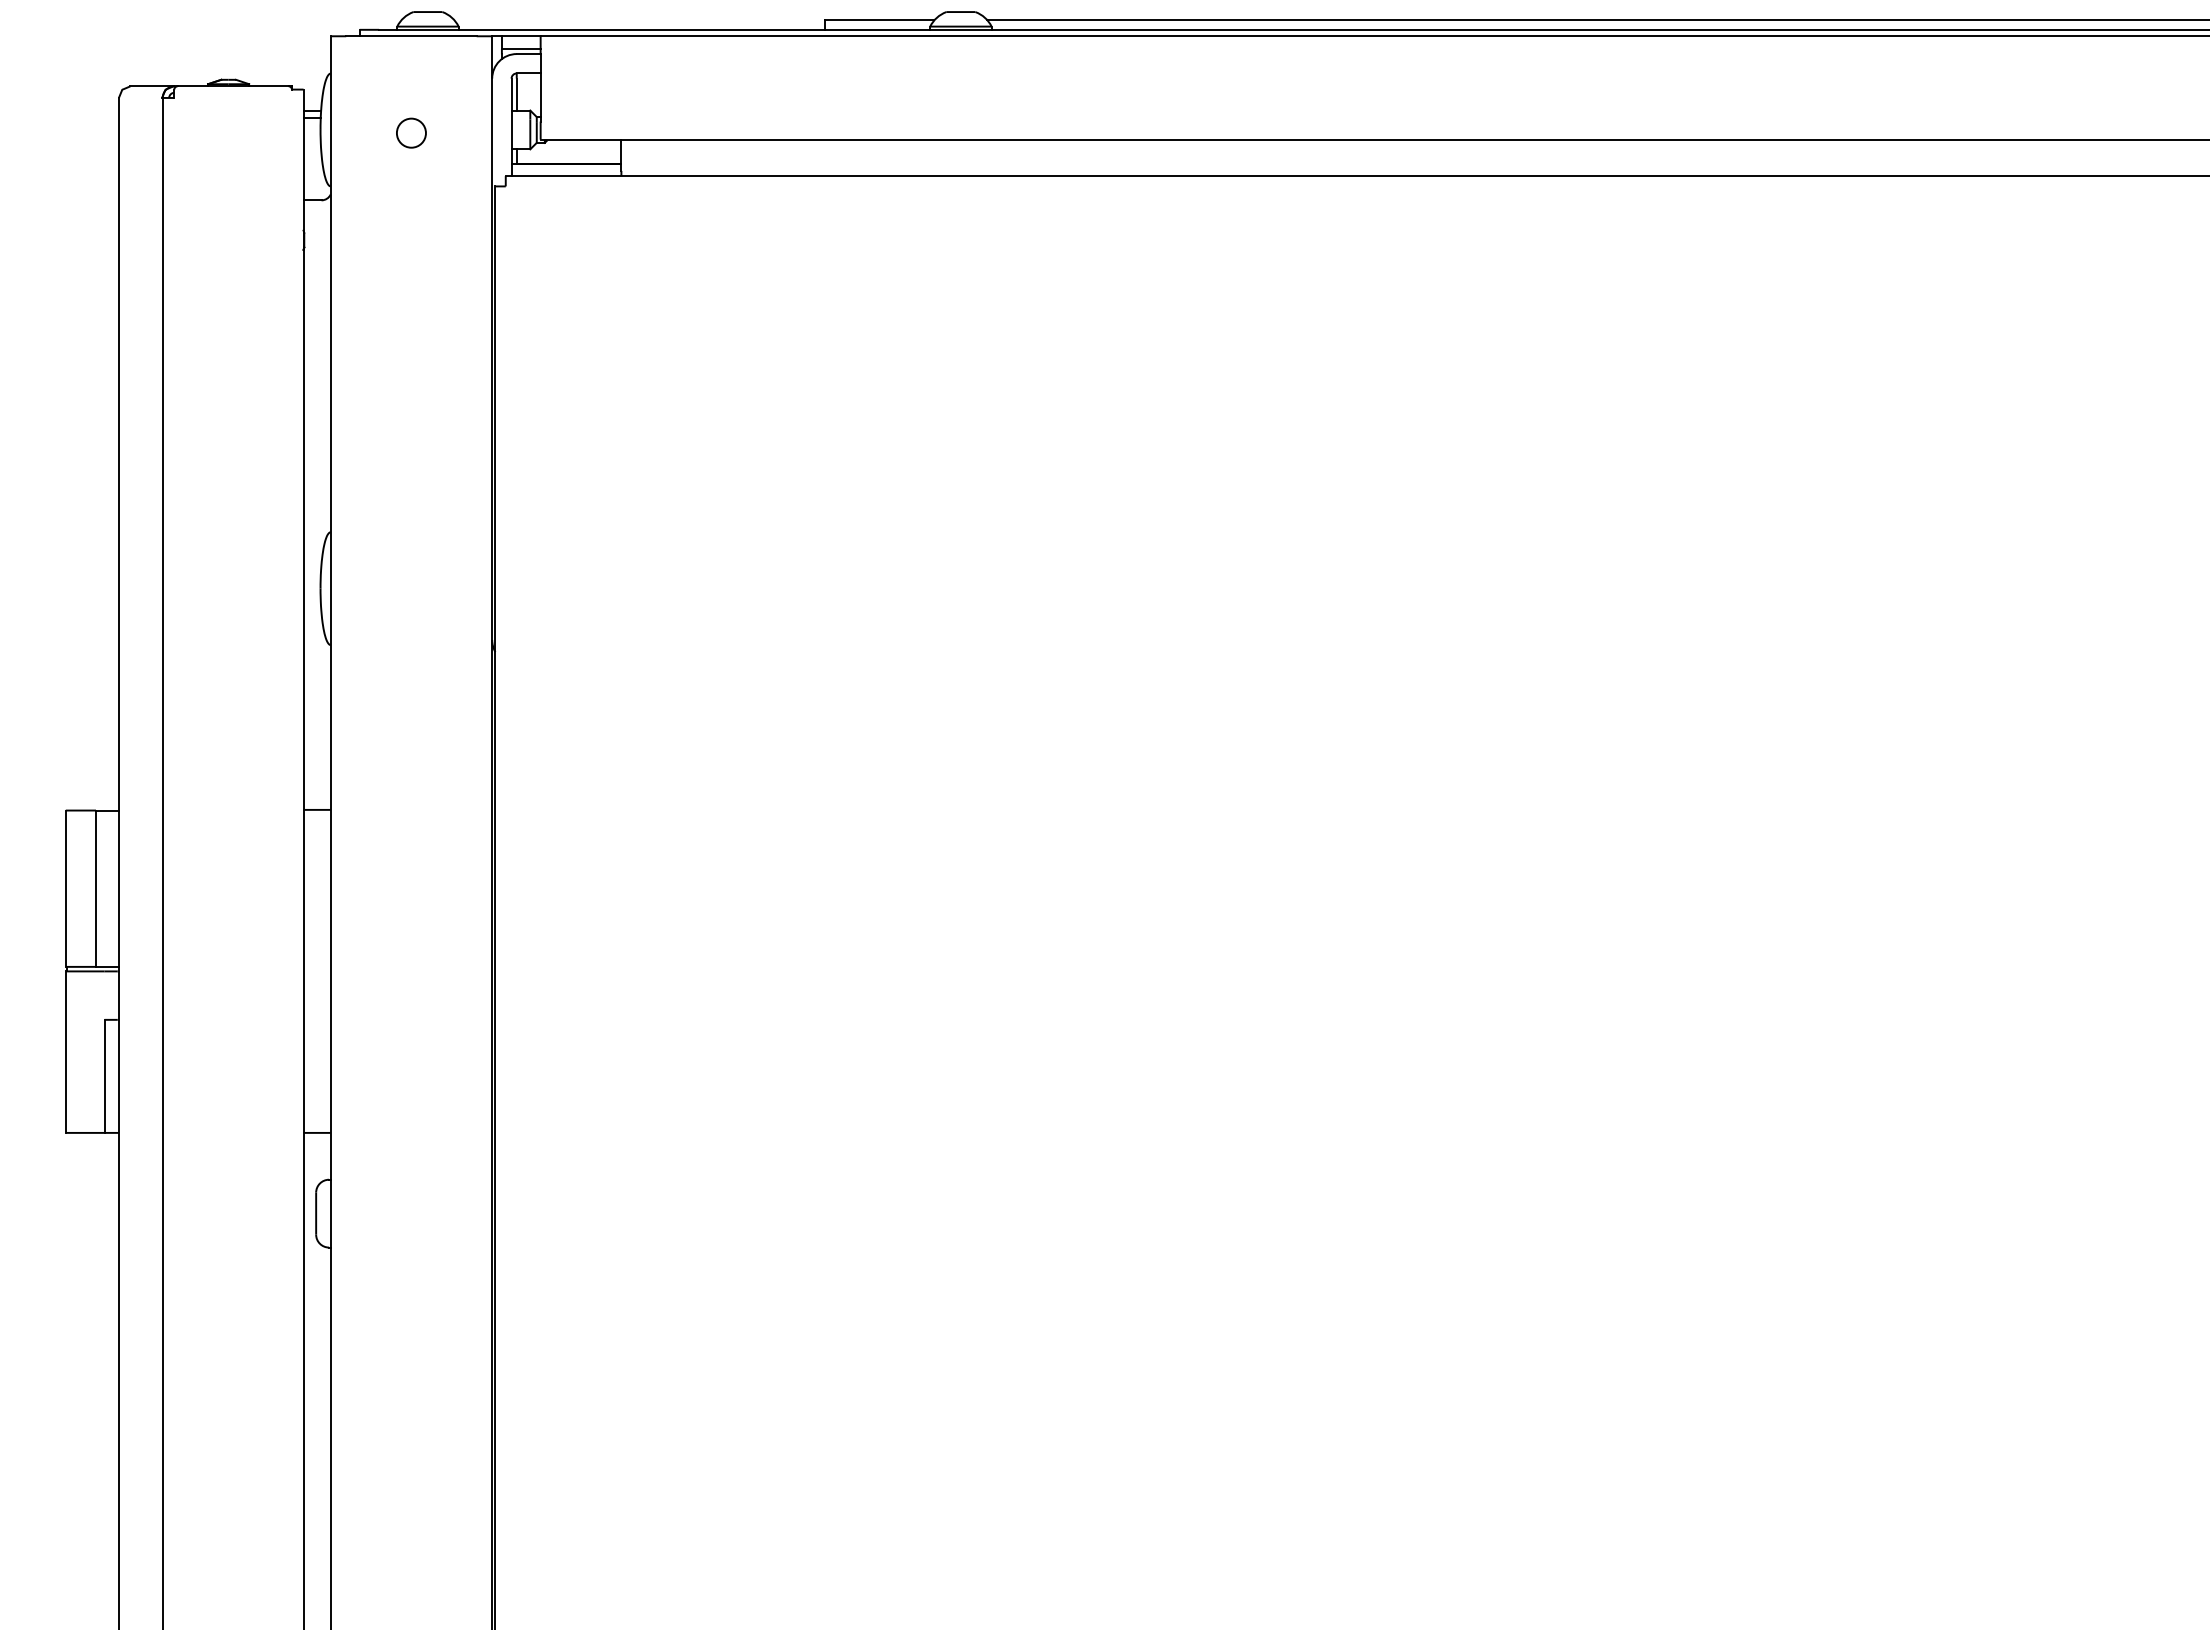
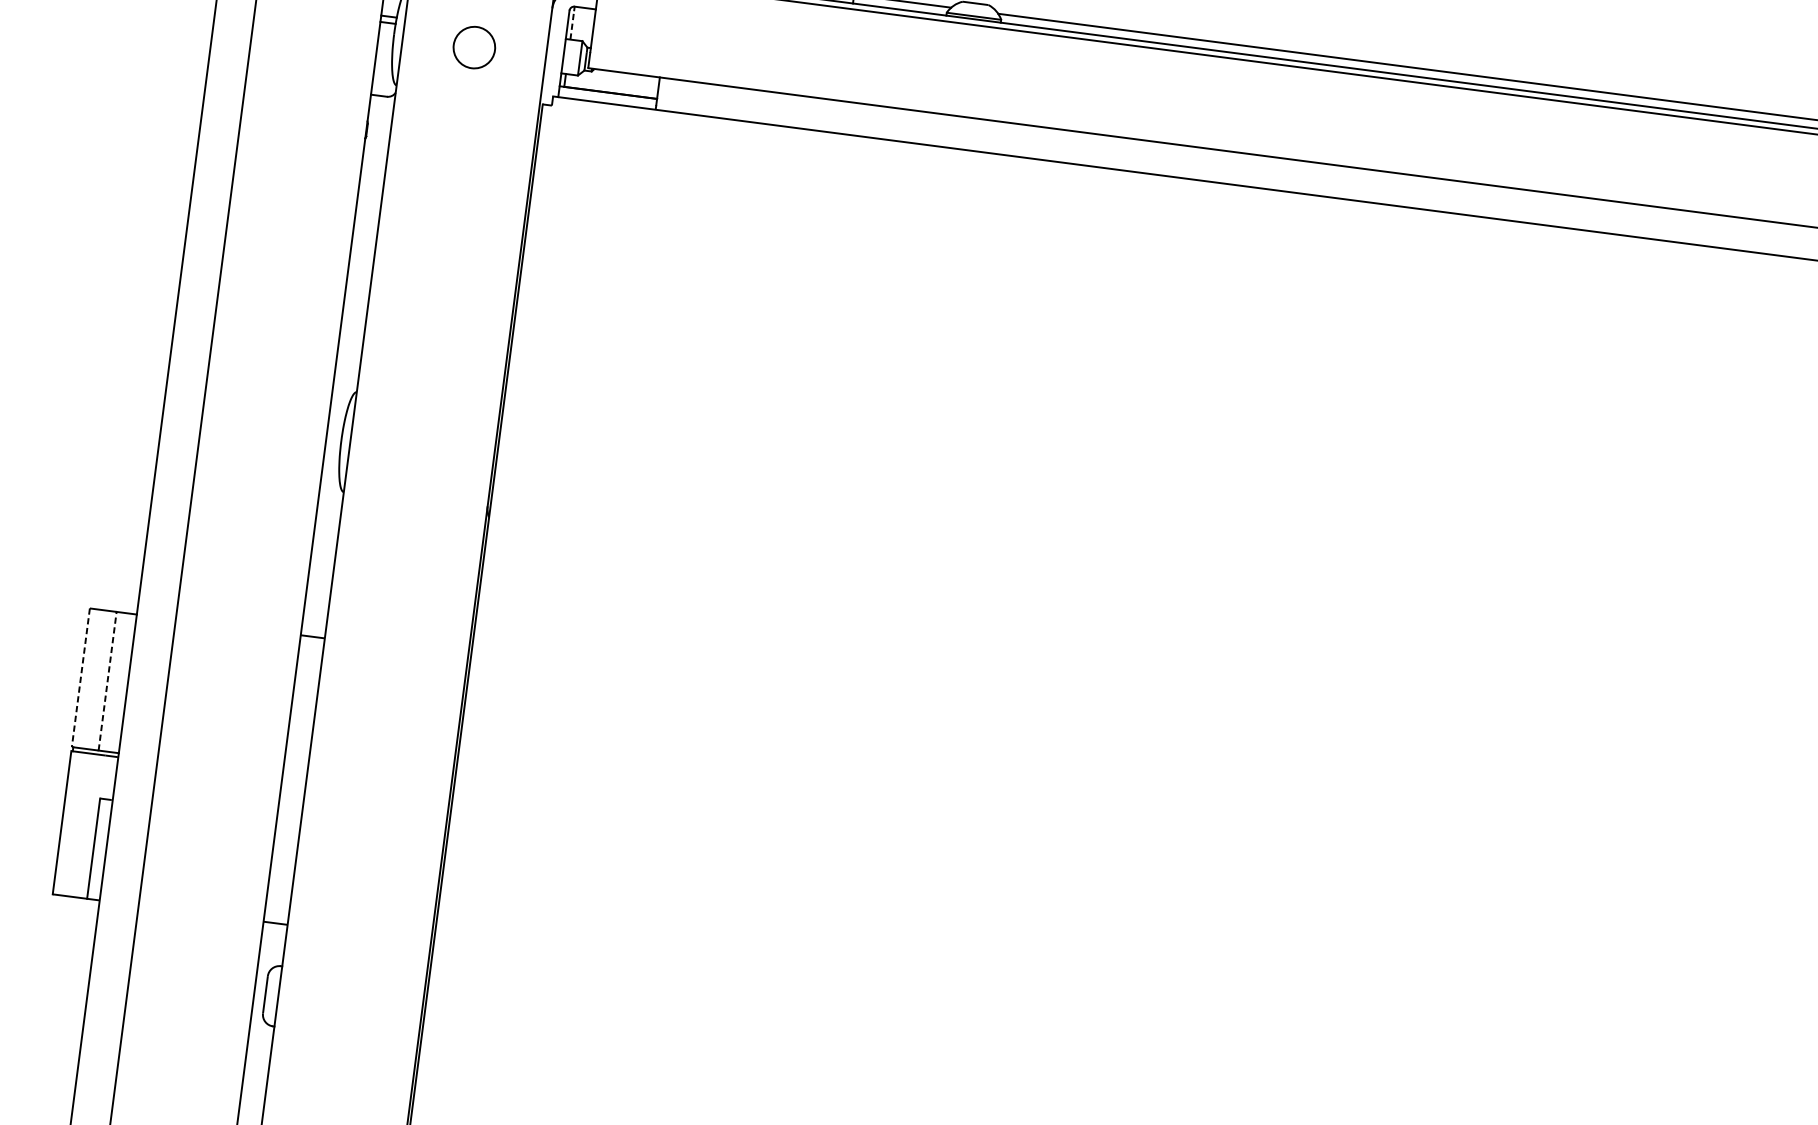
line: (516, 94) -> (572, 25), solid -> dashed
circle: (411, 132) -> (474, 46), size x1.6
line: (95, 888) -> (107, 680), solid -> dashed
line: (65, 889) -> (80, 678), solid -> dashed

